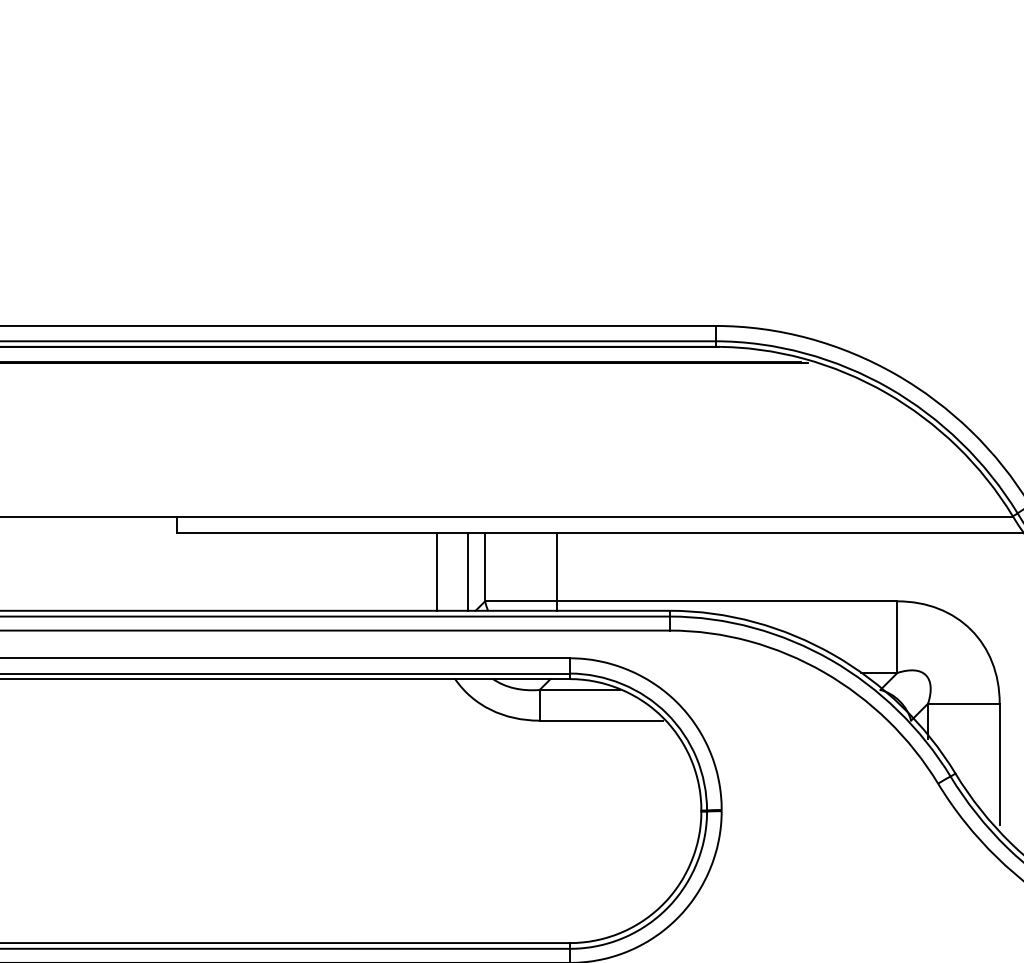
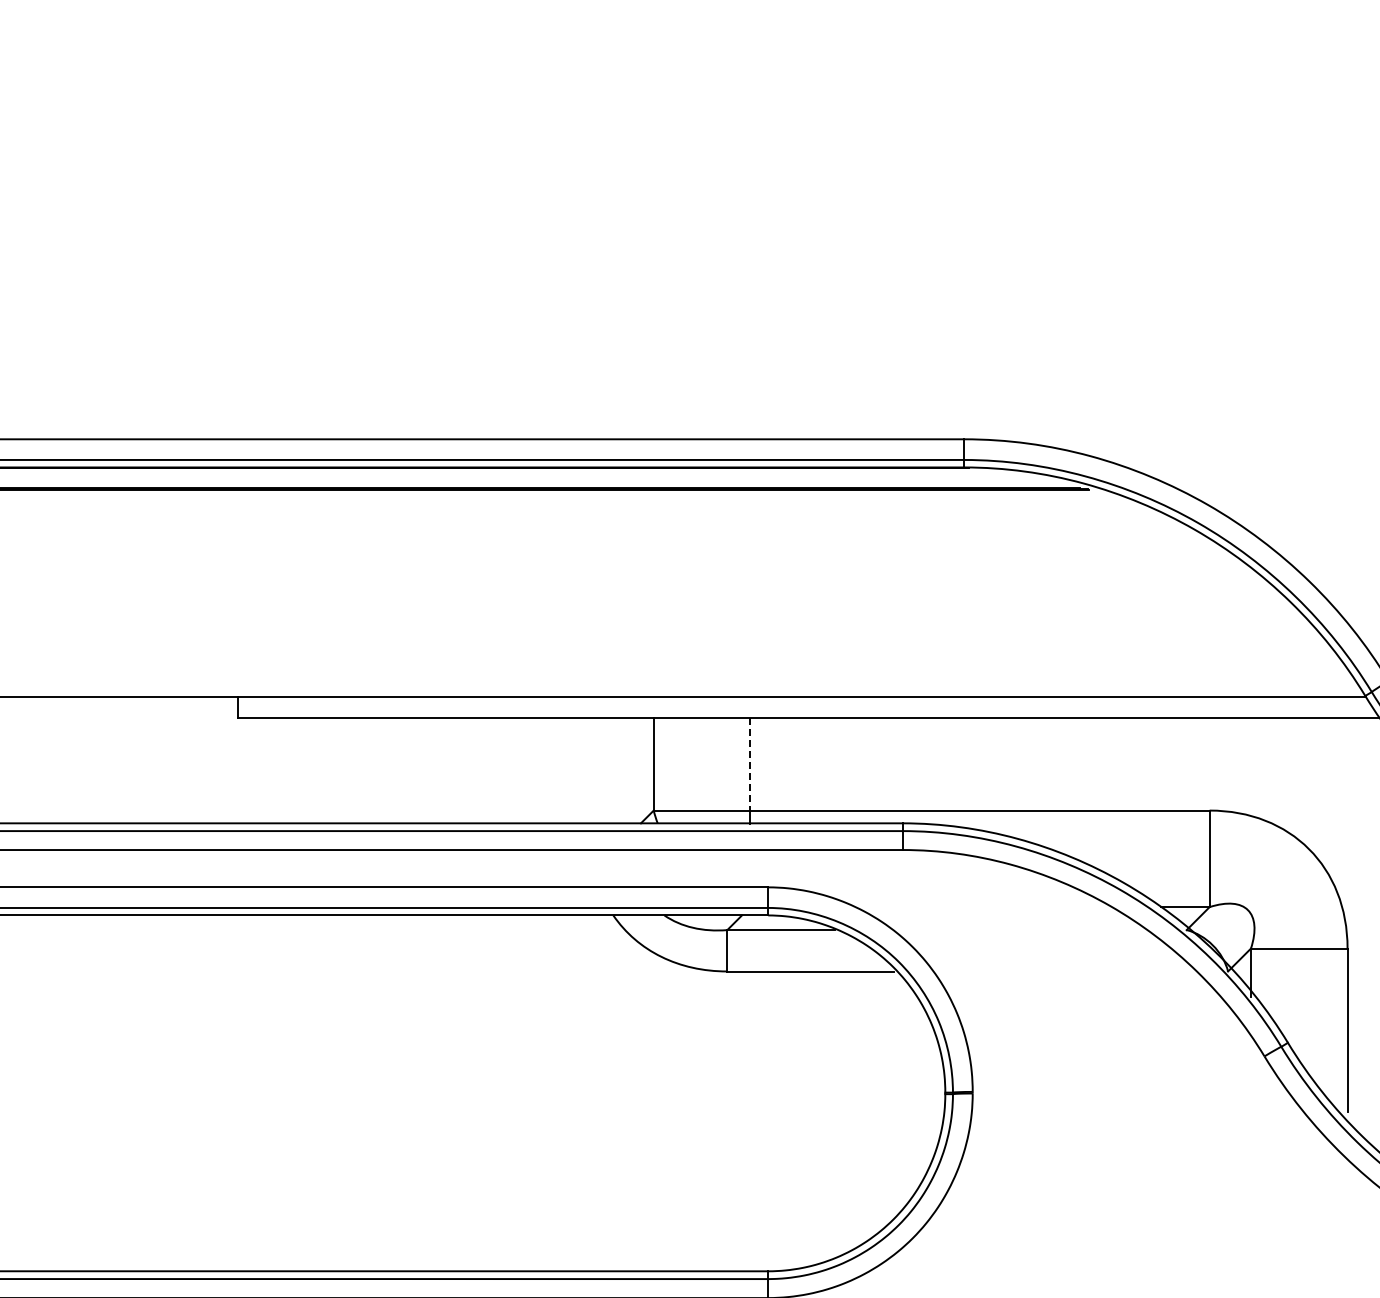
line: (556, 567) -> (750, 764), solid -> dashed
line: (437, 571) -> (589, 770), removed
line: (467, 571) -> (630, 770), removed

